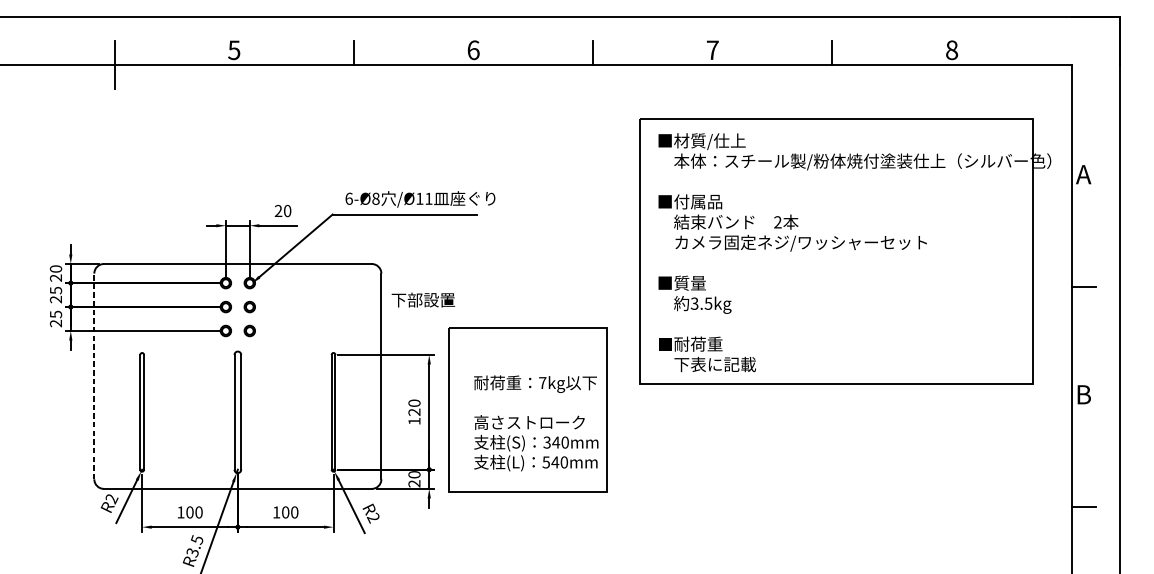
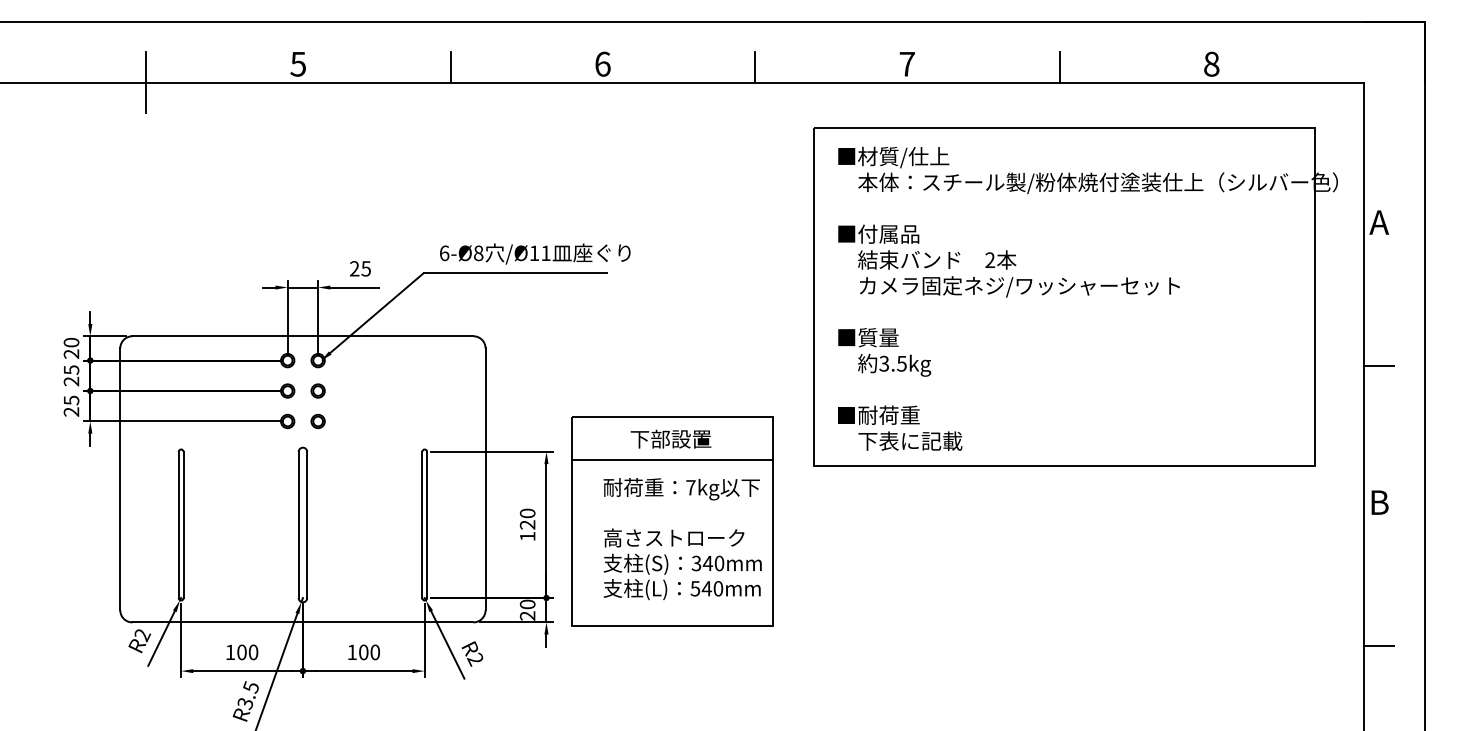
text: (287, 210) -> (365, 268), 20 -> 25
part: (844, 250) -> (1075, 296), moved
text: (422, 299) -> (670, 438), moved
line: (527, 361) -> (671, 460), added
line: (94, 376) -> (120, 479), dashed -> solid

